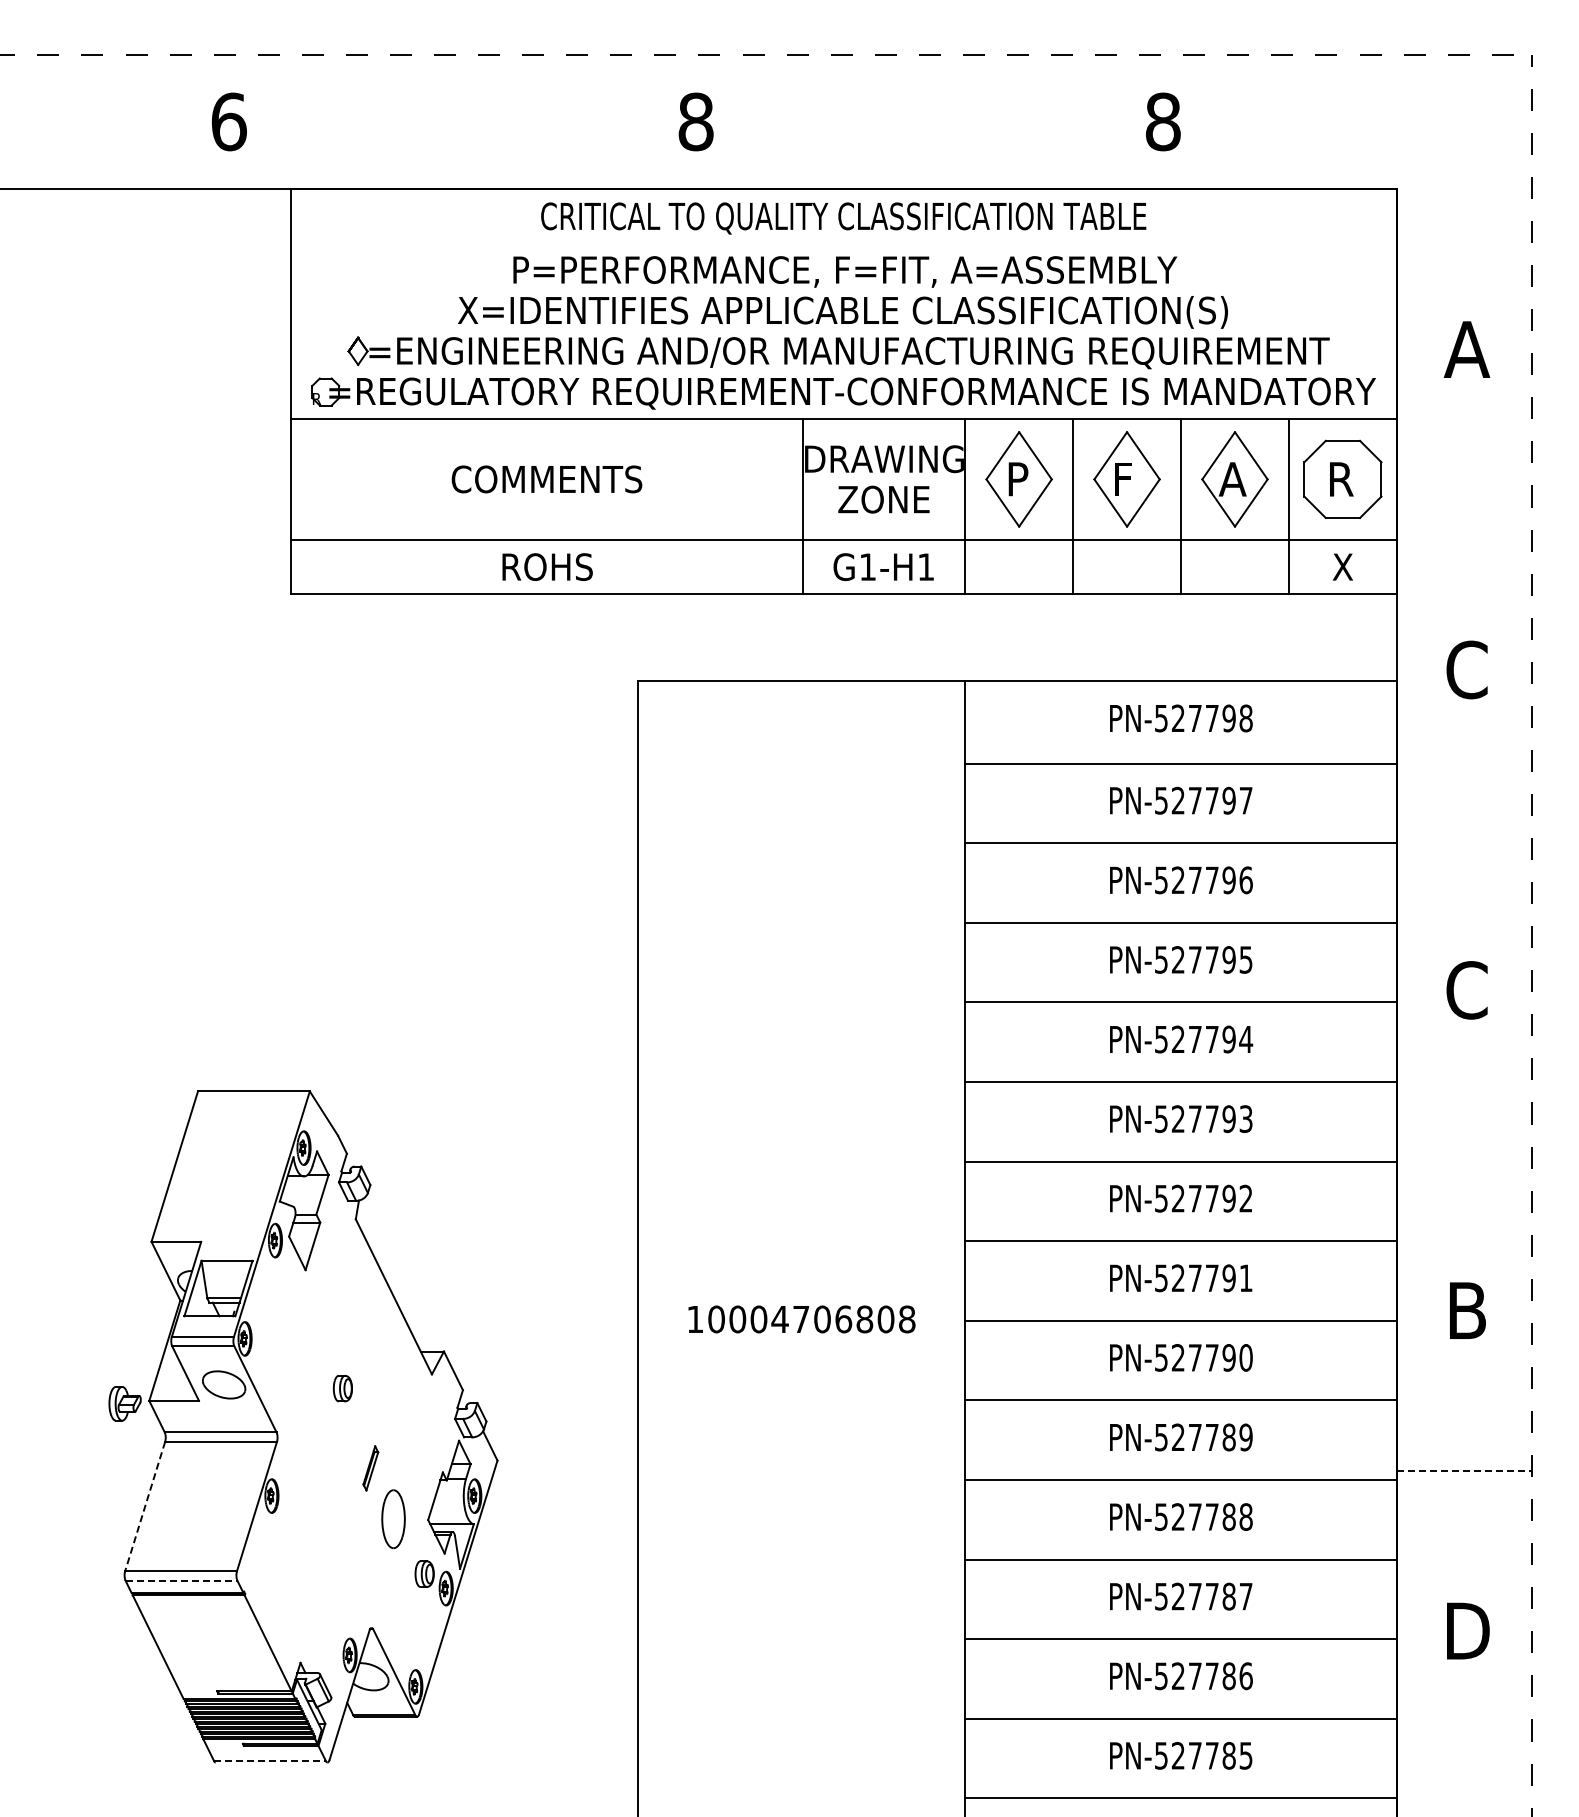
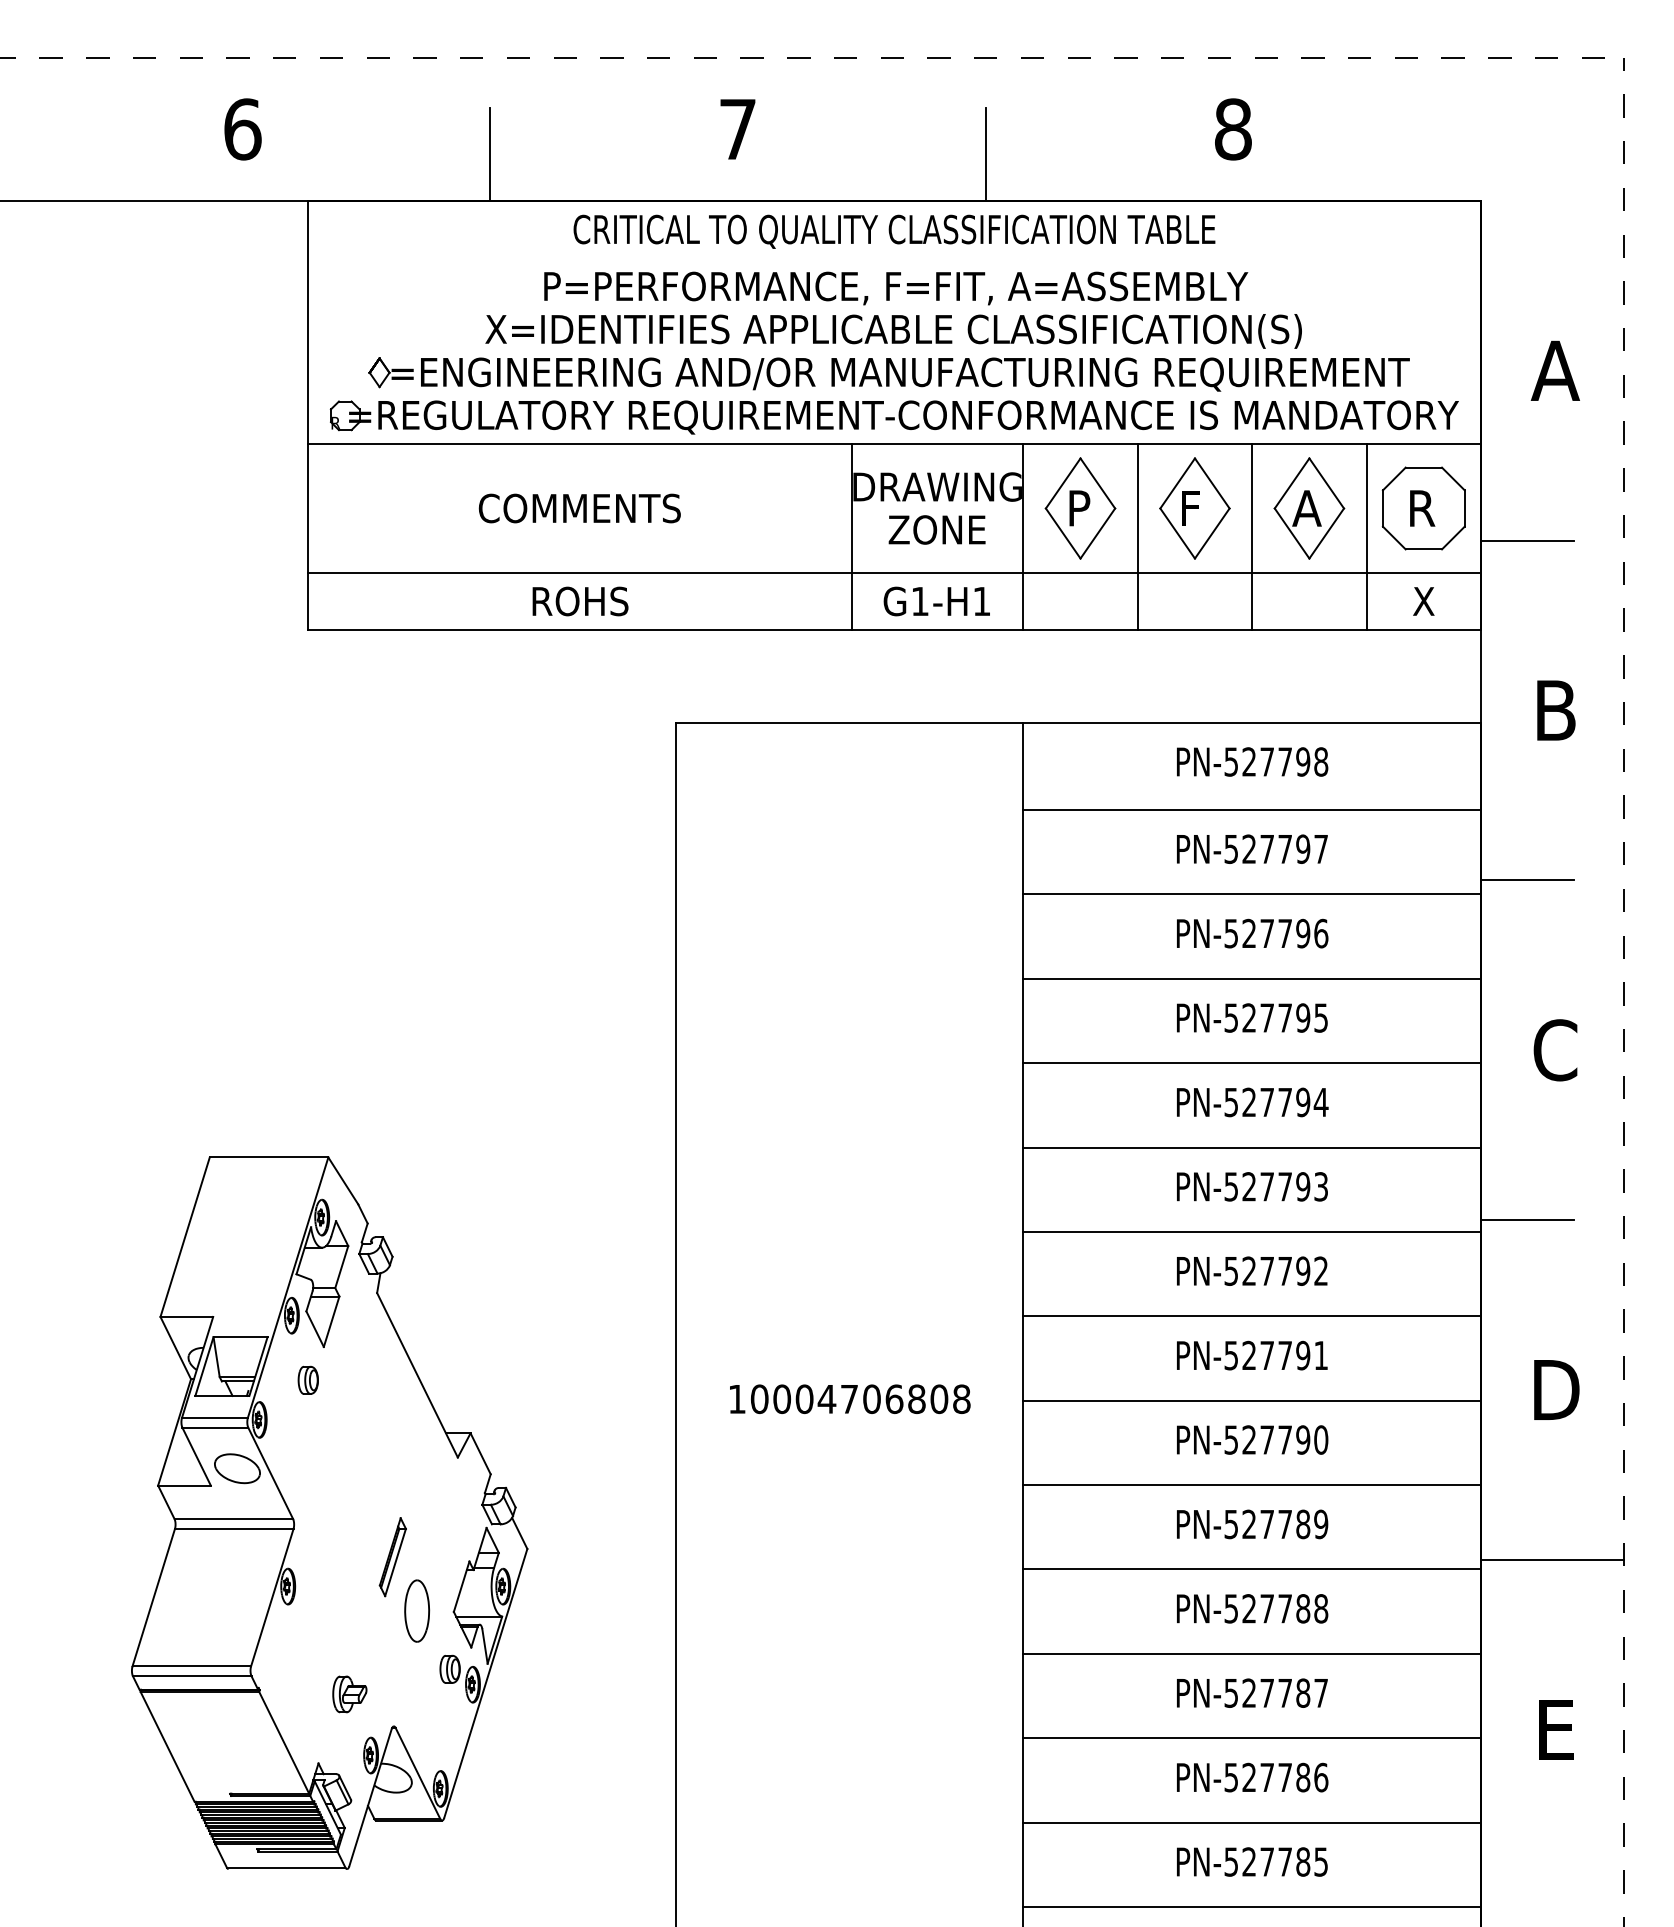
text: (695, 121) -> (737, 128), 8 -> 7
line: (462, 145) -> (490, 154), added
line: (929, 145) -> (985, 154), added
line: (1440, 509) -> (1527, 540), added
text: (1466, 669) -> (1554, 710), C -> B
line: (1440, 830) -> (1527, 880), added
line: (1440, 1150) -> (1527, 1220), added
text: (1468, 1310) -> (1557, 1389), B -> D
part: (342, 1388) -> (307, 1380), moved
part: (124, 1403) -> (349, 1694), moved
part: (370, 1468) -> (392, 1557), size x1.67
line: (1464, 1470) -> (1552, 1559), dashed -> solid
line: (145, 1506) -> (154, 1597), dashed -> solid
line: (181, 1580) -> (192, 1676), dashed -> solid
text: (1468, 1630) -> (1557, 1729), D -> E
line: (269, 1761) -> (285, 1868), dashed -> solid

